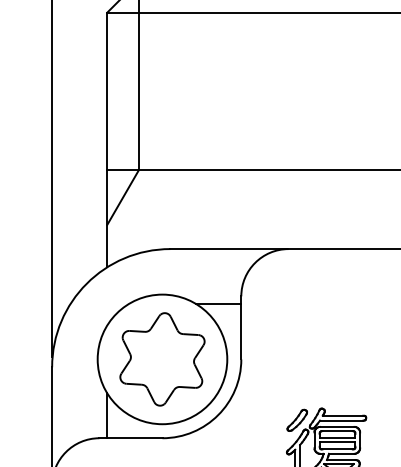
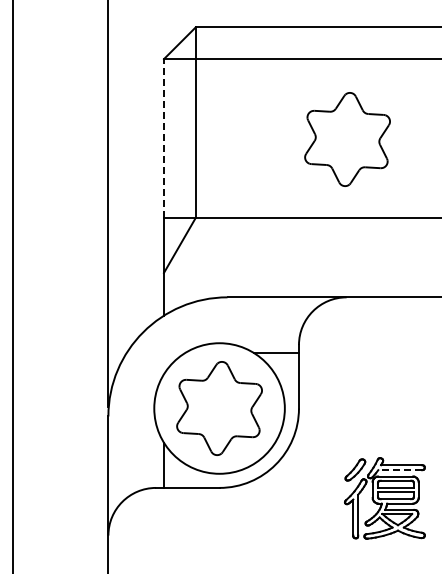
line: (106, 91) -> (163, 138), solid -> dashed
part: (289, 92) -> (347, 139), added
line: (342, 420) -> (400, 470), solid -> dashed

